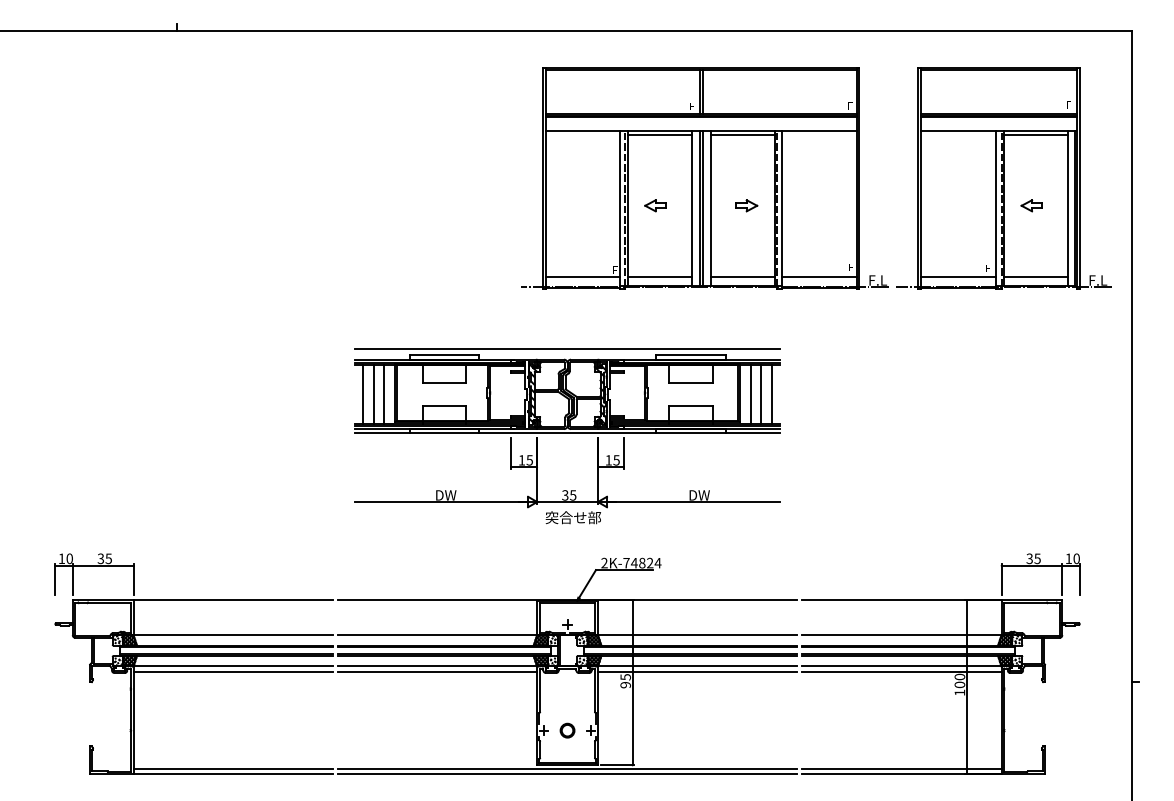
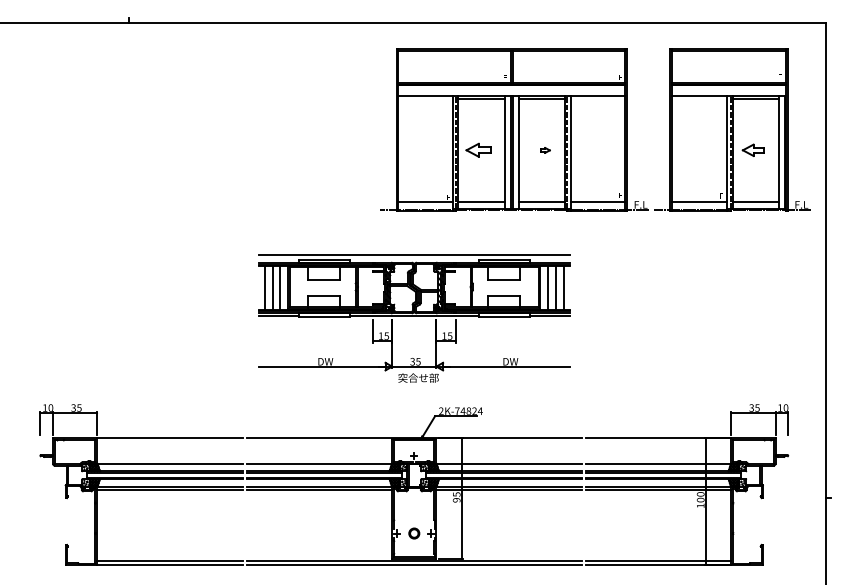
part: (655, 205) -> (478, 150), size x1.6
part: (747, 205) -> (545, 150), size x0.6
part: (1030, 205) -> (752, 150), size x1.4

